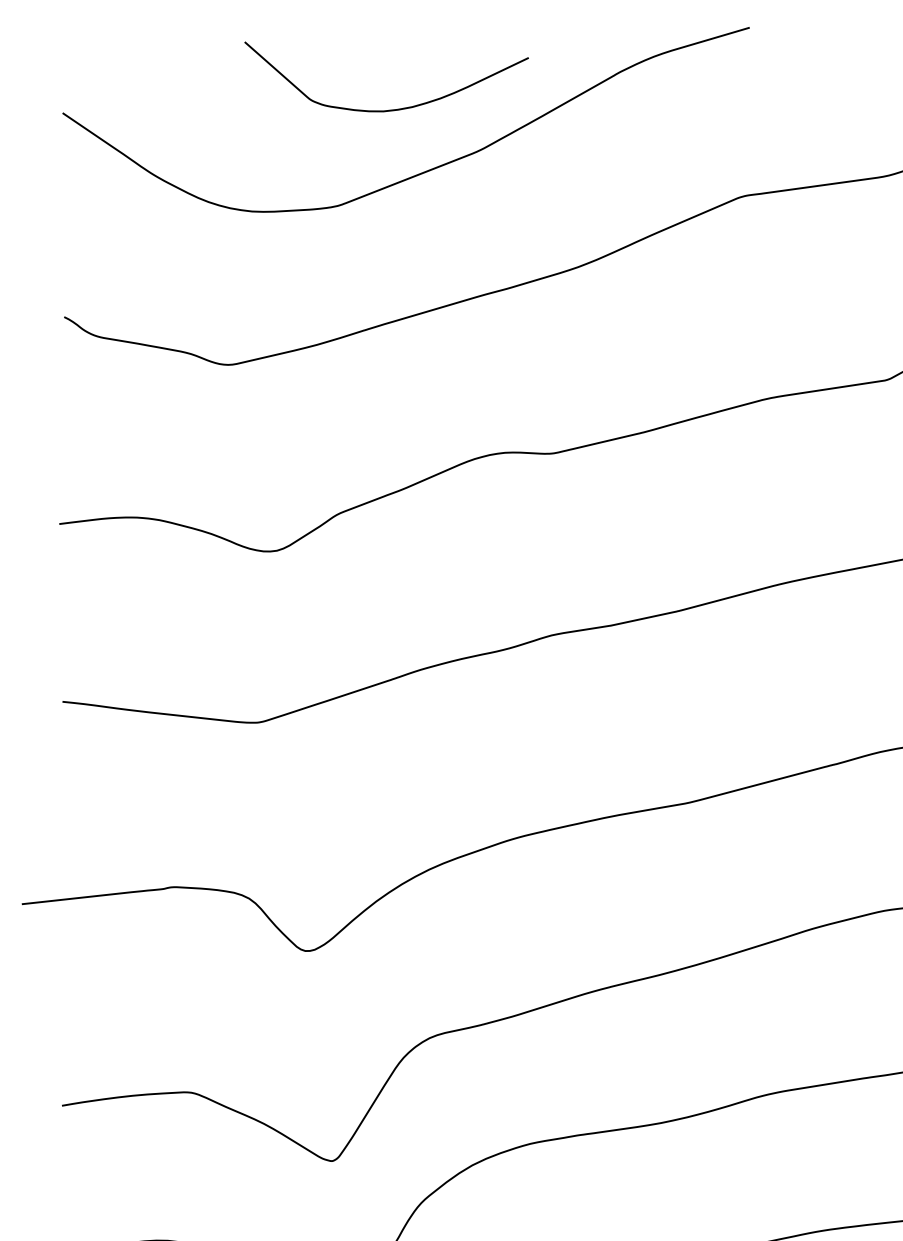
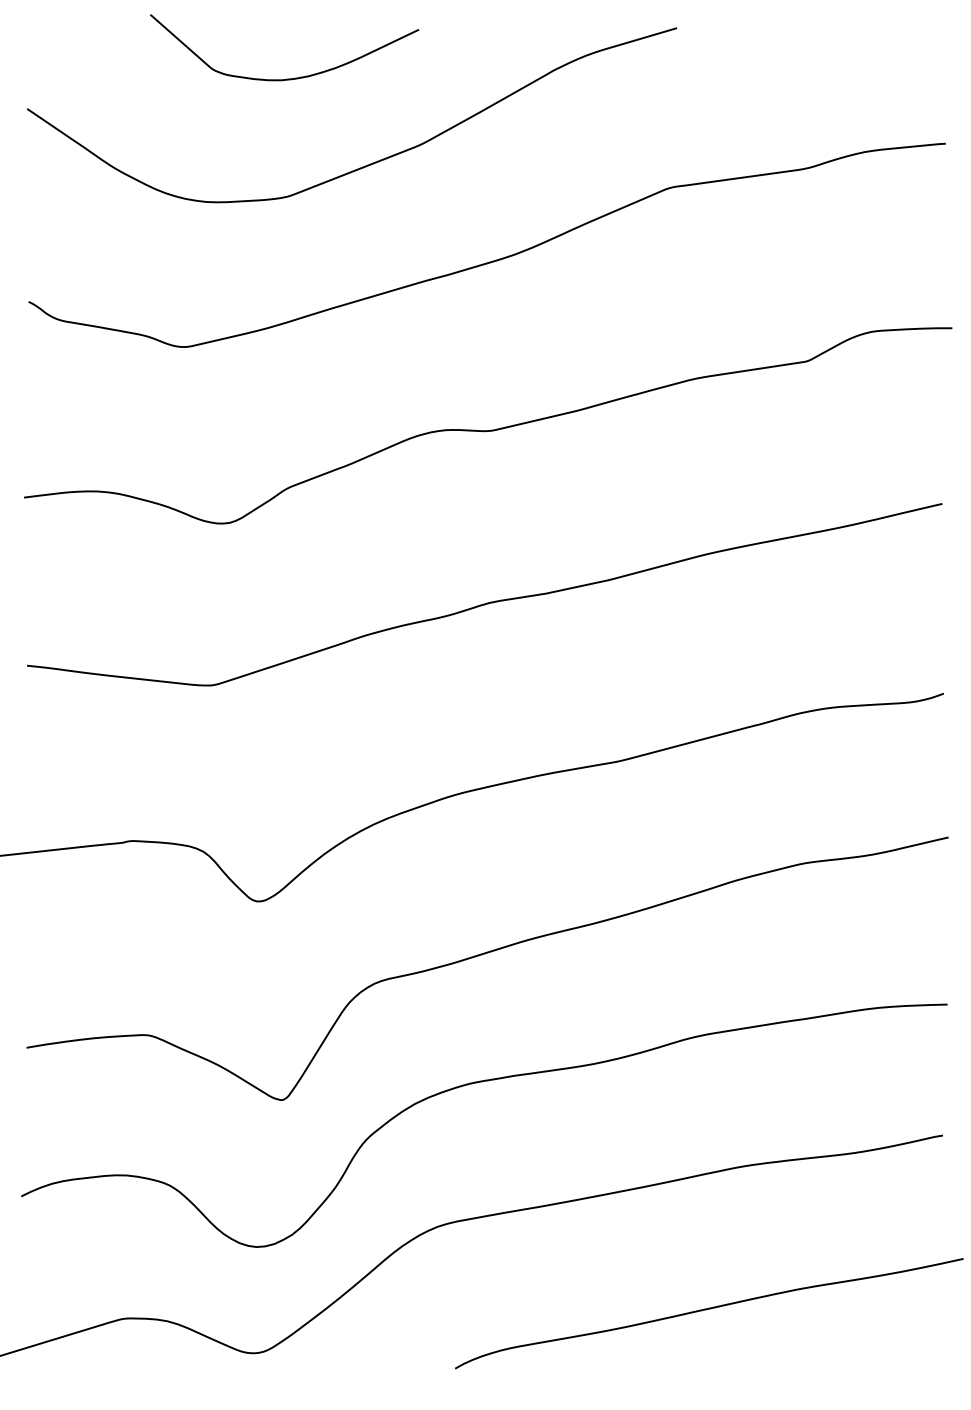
curve: (388, 109) -> (286, 78), moved

